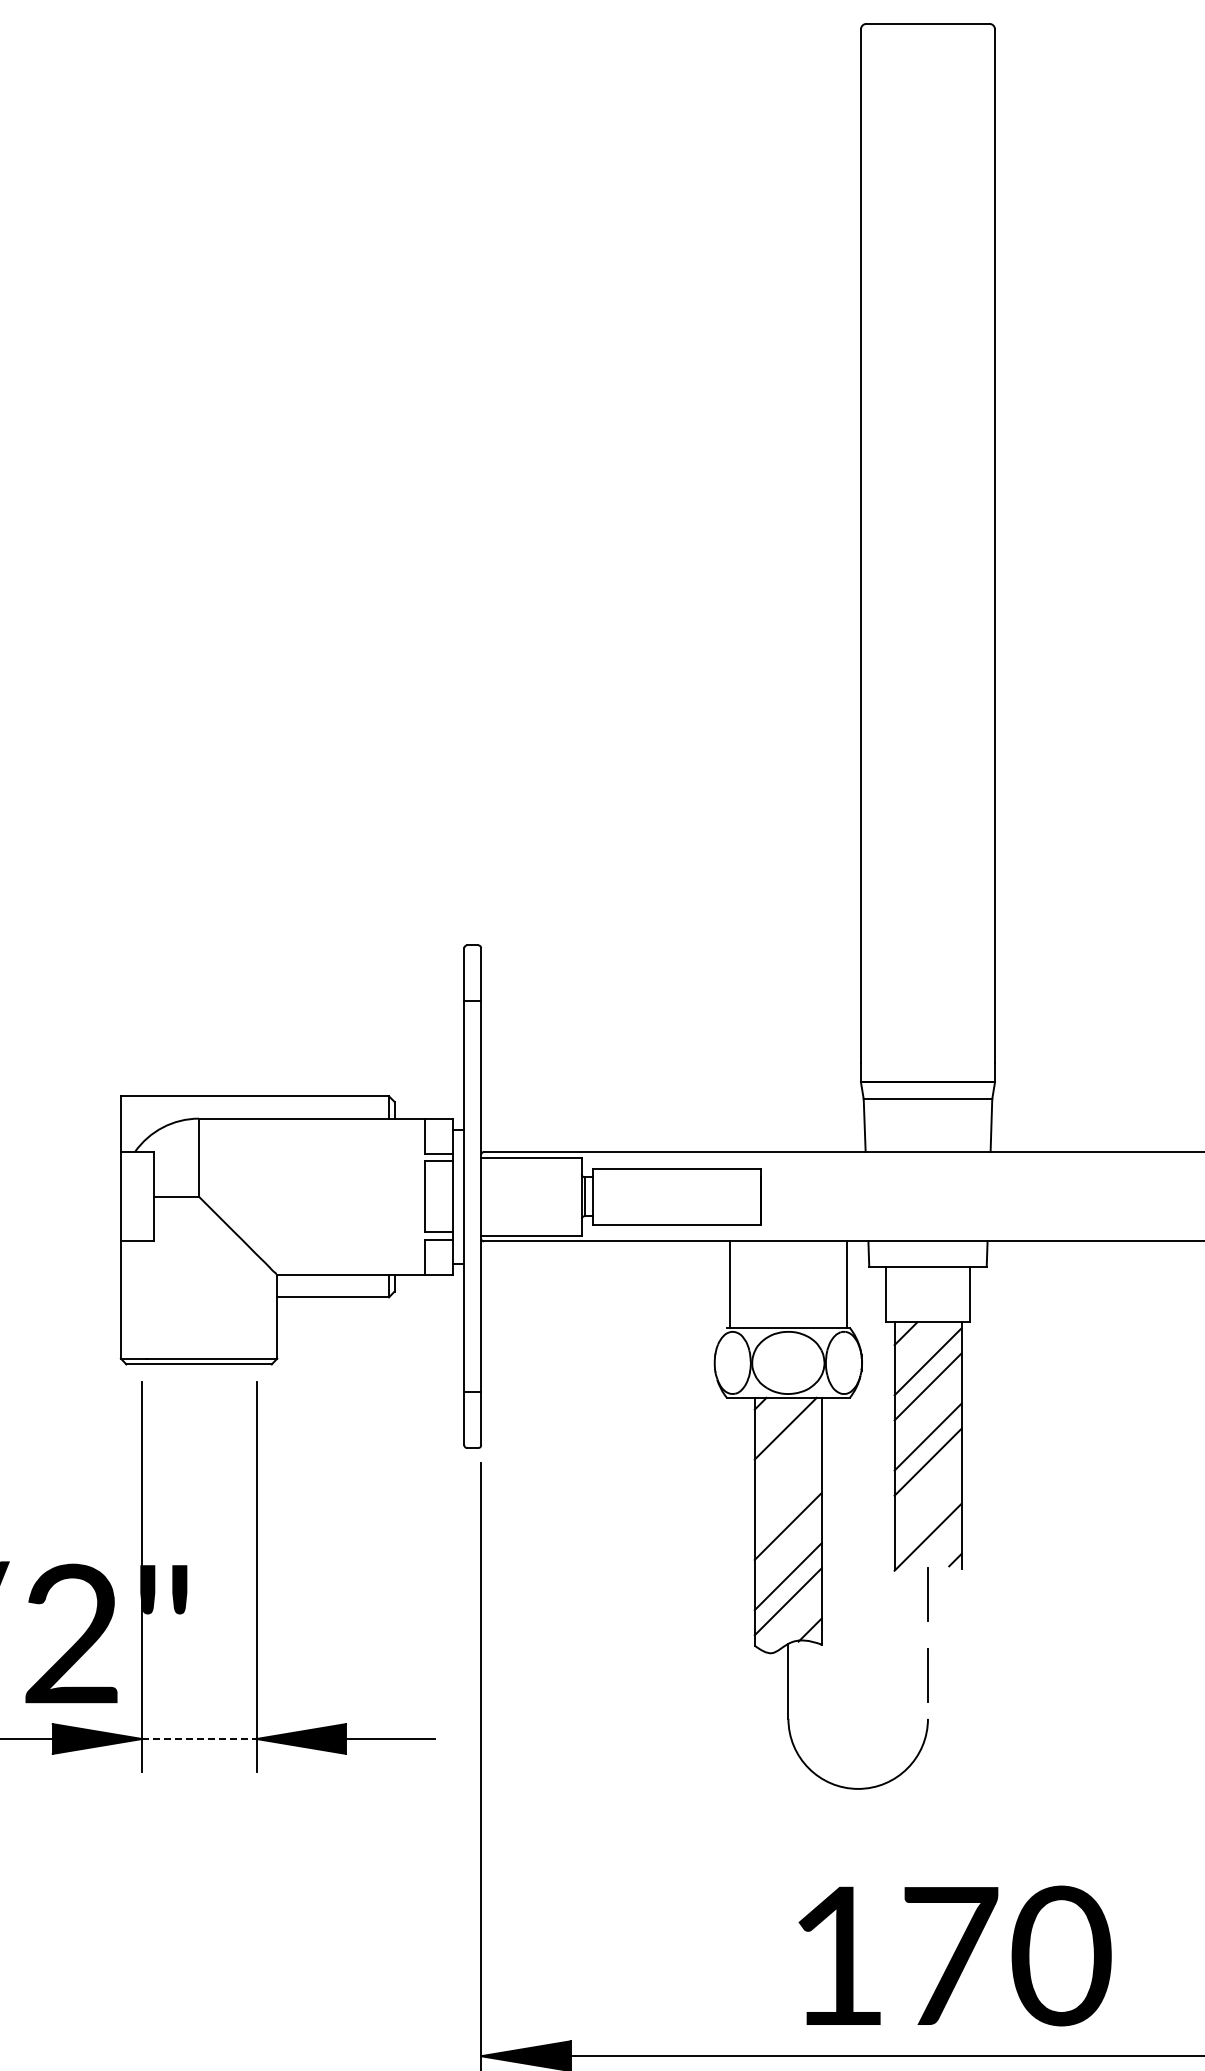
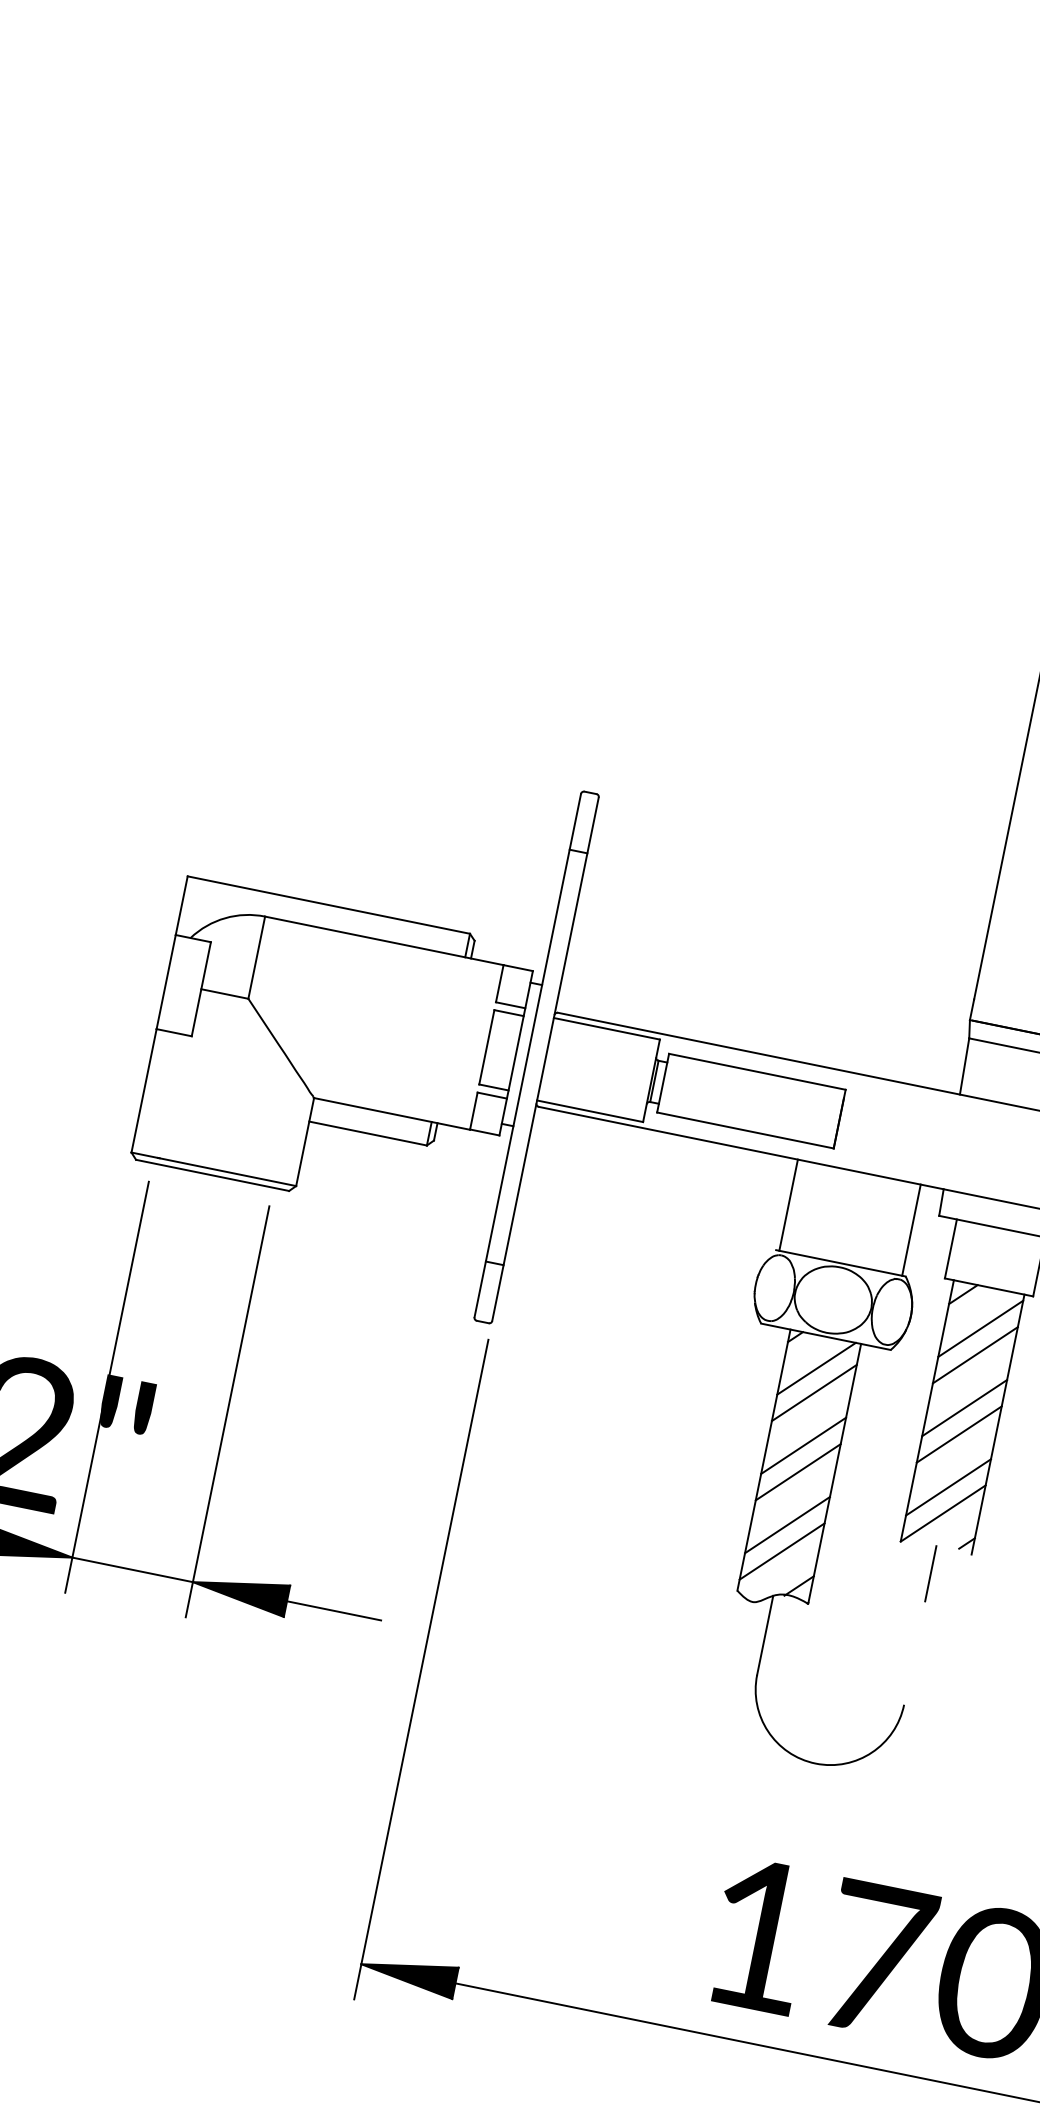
line: (787, 1450) -> (813, 1392), added
line: (787, 1500) -> (802, 1444), added
line: (927, 1511) -> (948, 1486), added
line: (927, 1675) -> (912, 1658), removed
line: (199, 1739) -> (132, 1570), dashed -> solid

